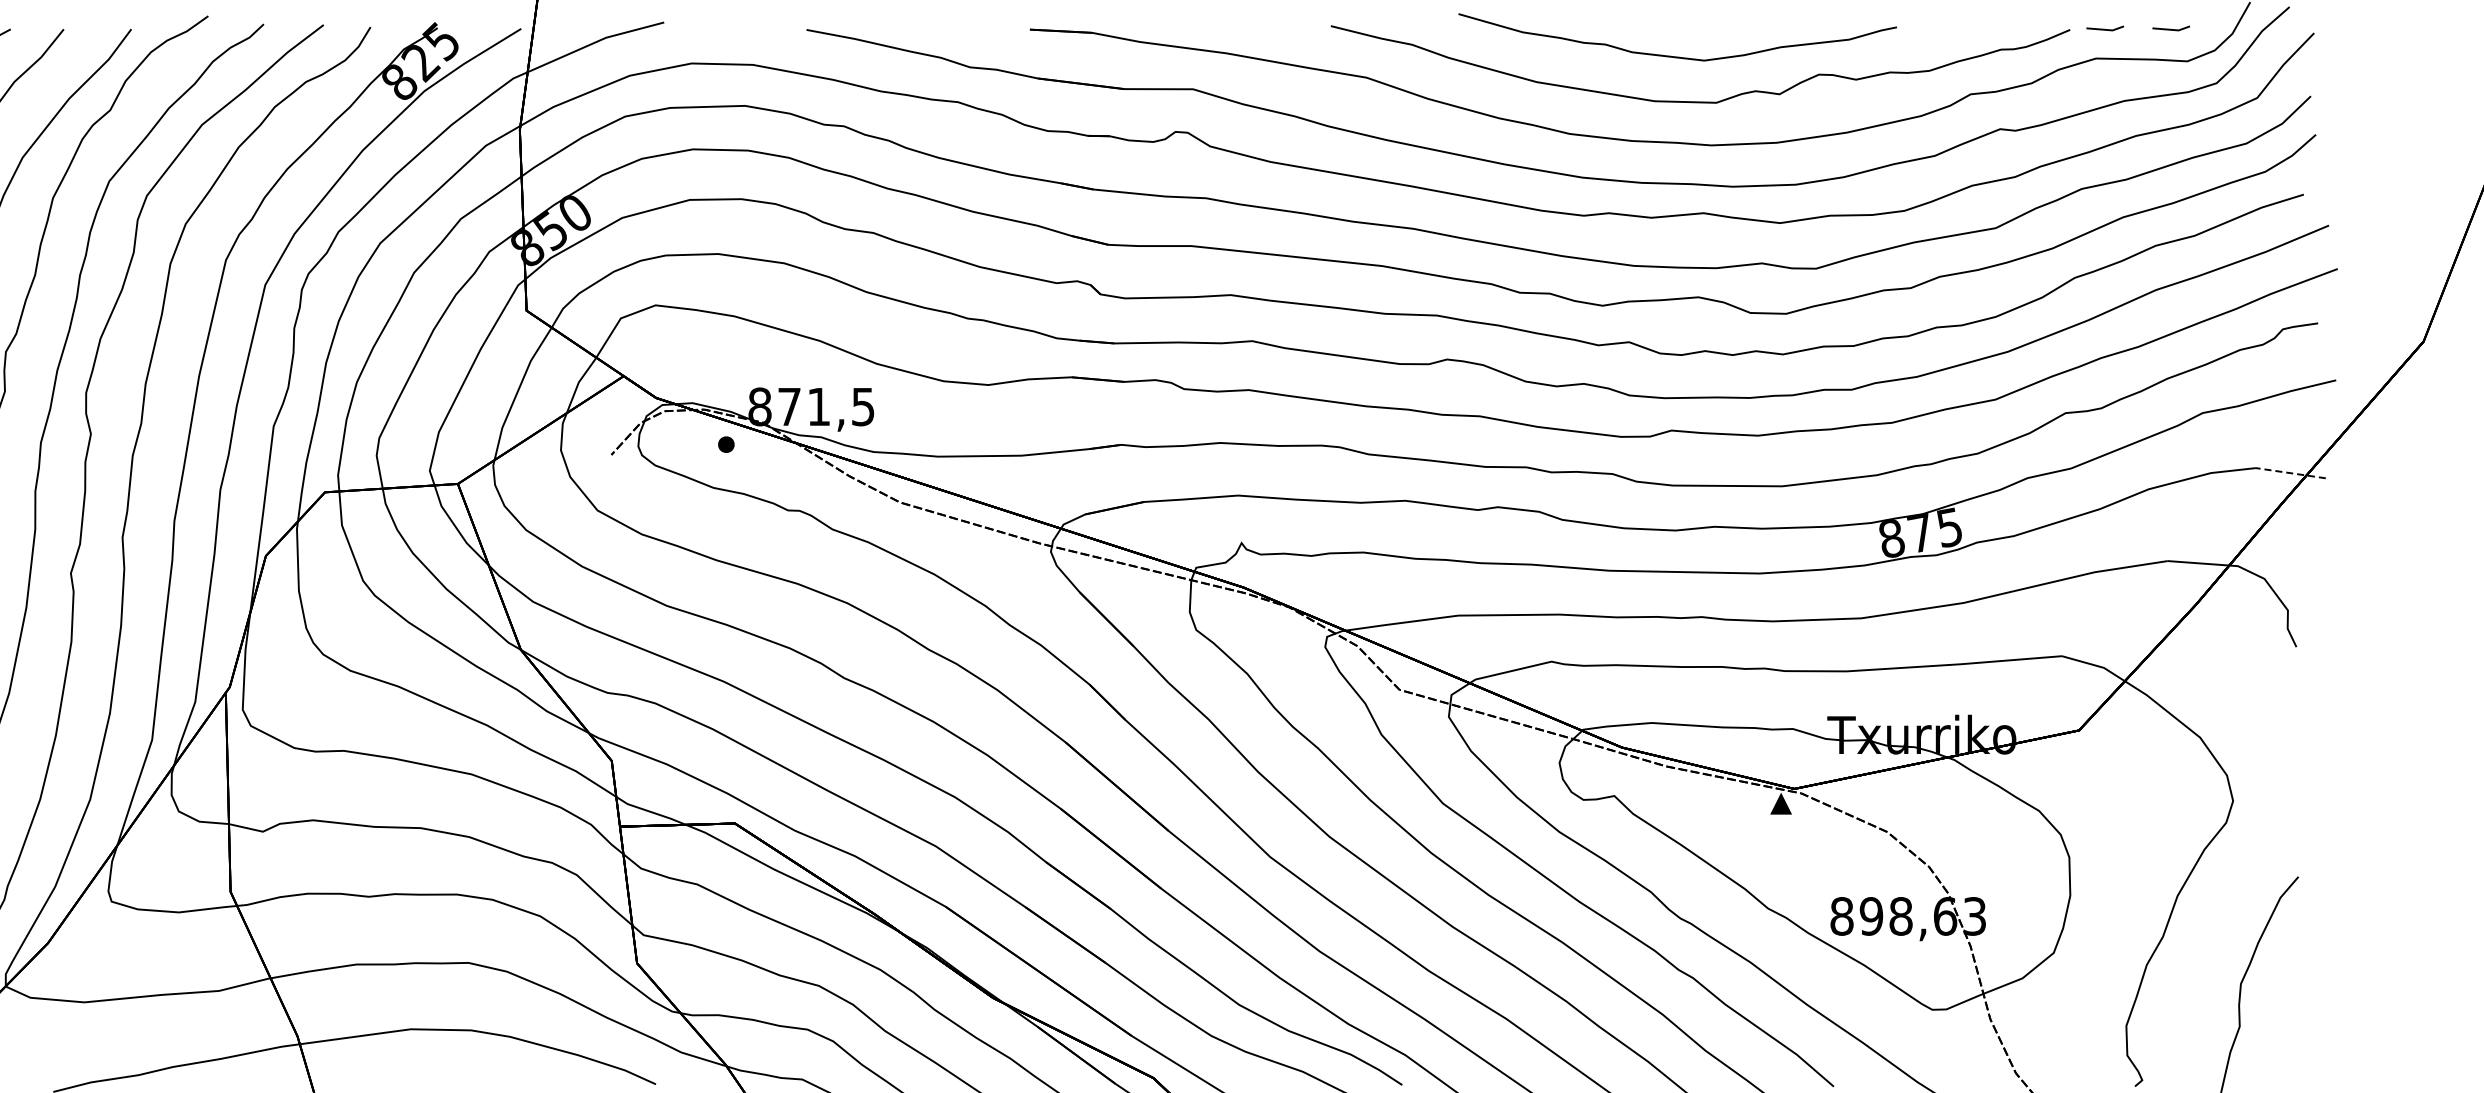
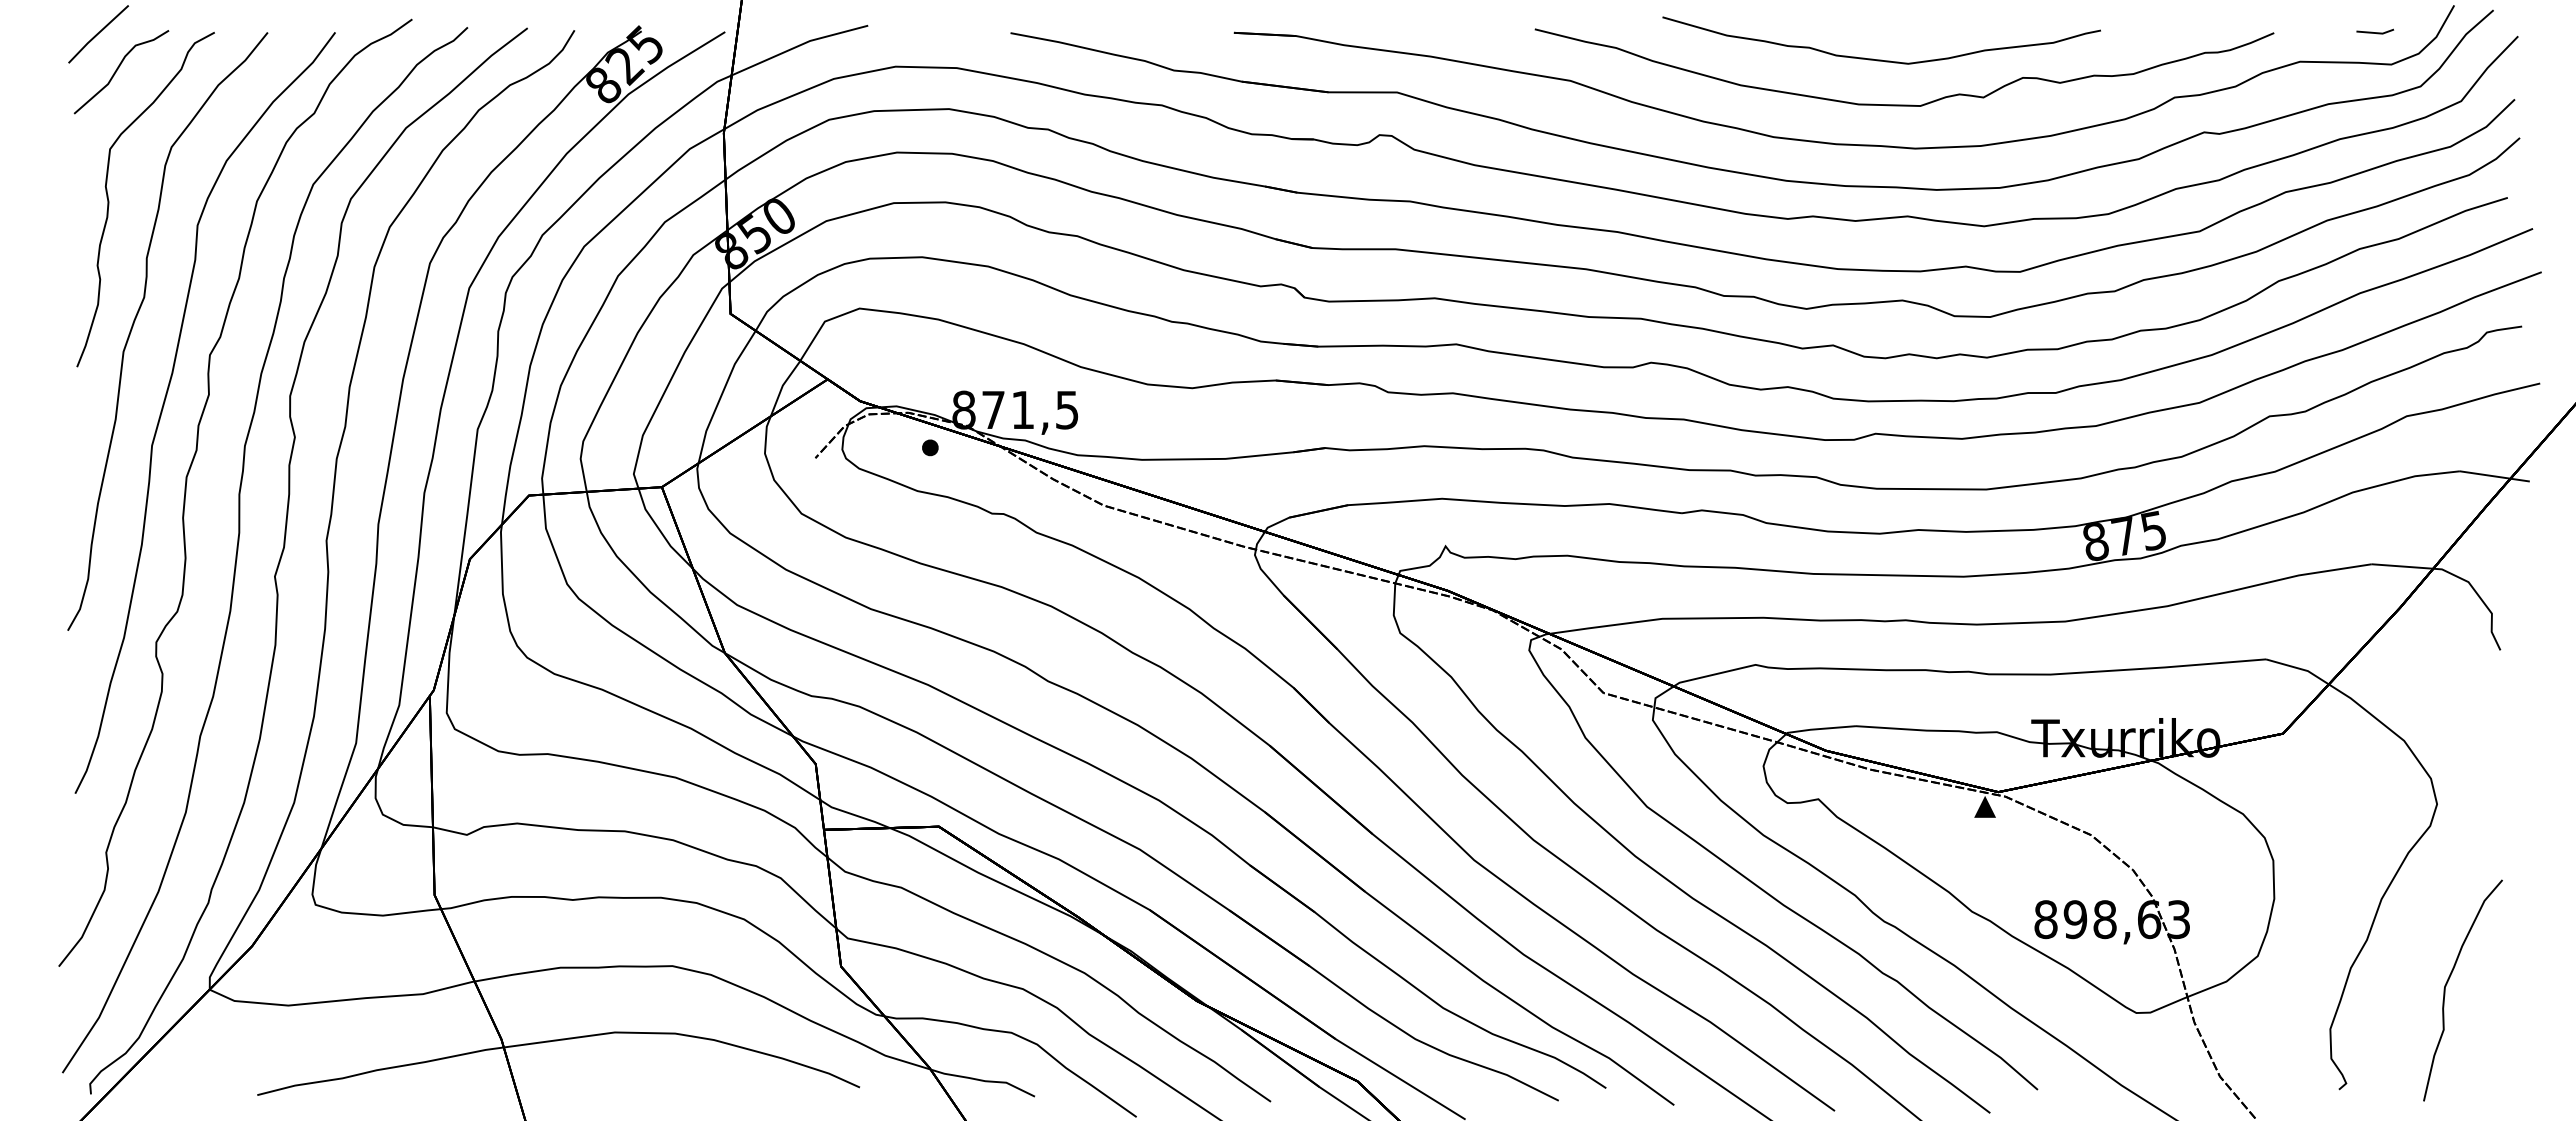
line: (2105, 29) -> (2309, 32), removed
line: (2290, 473) -> (2494, 476), dashed -> solid

